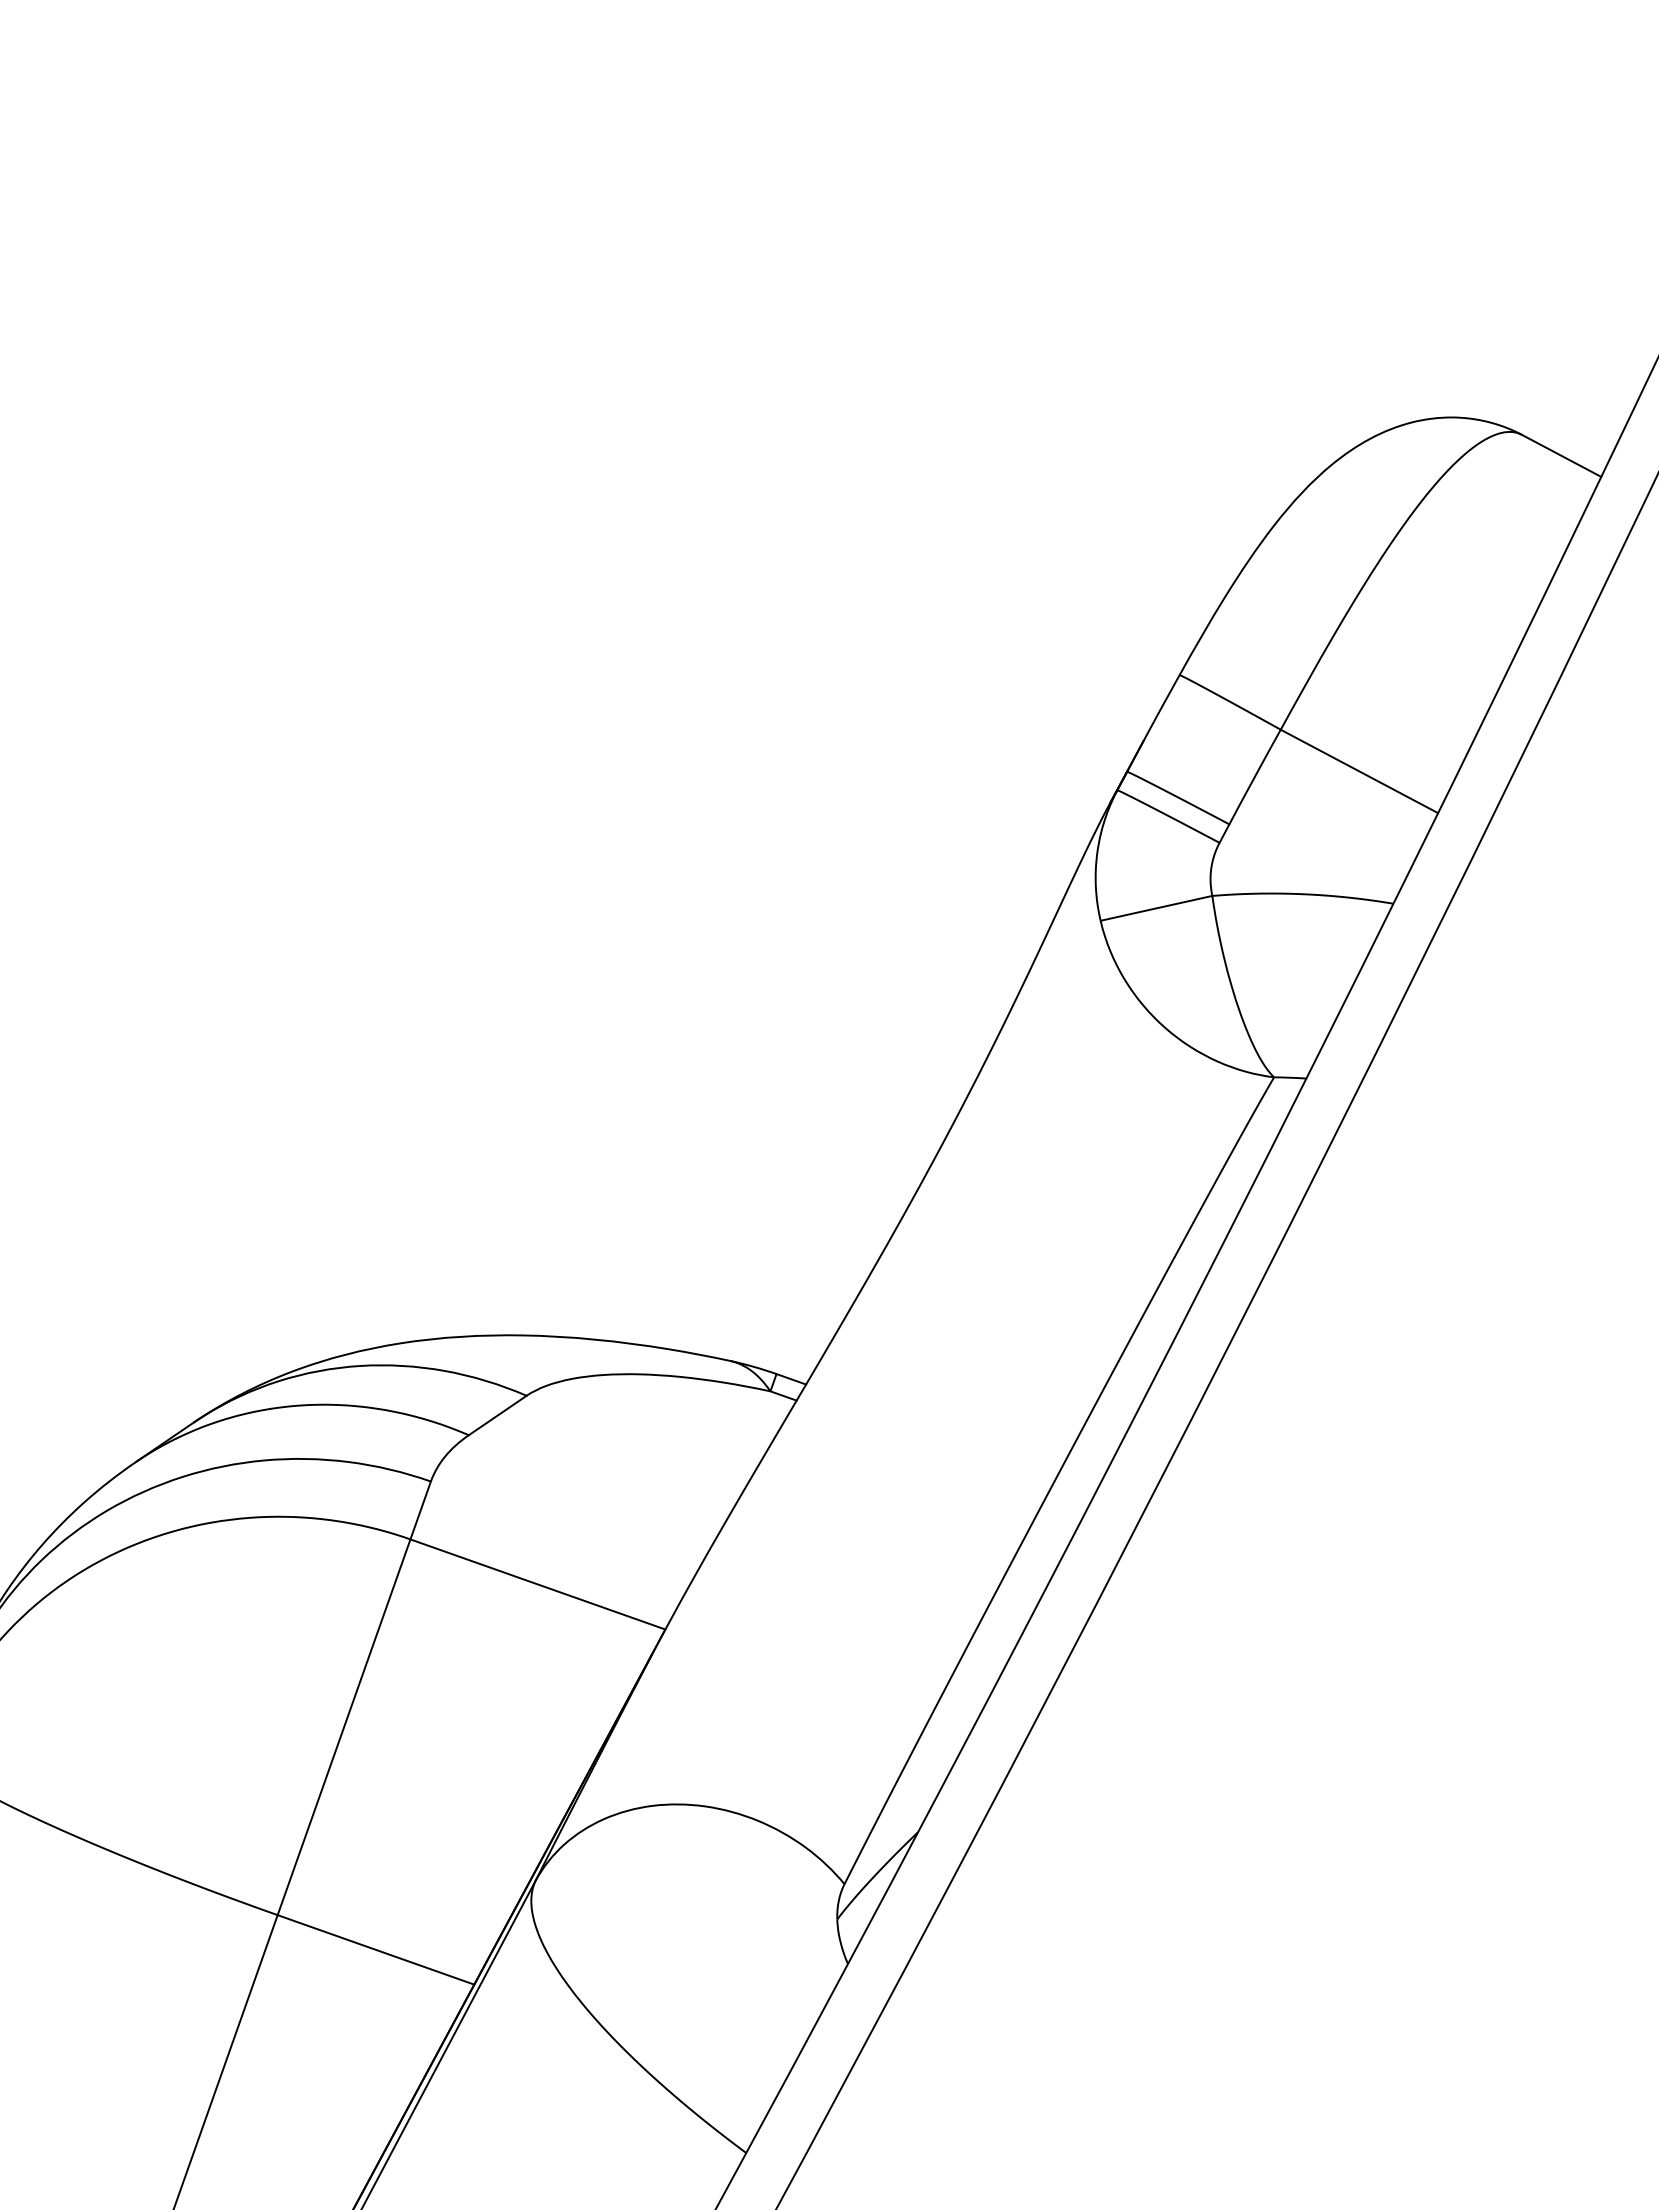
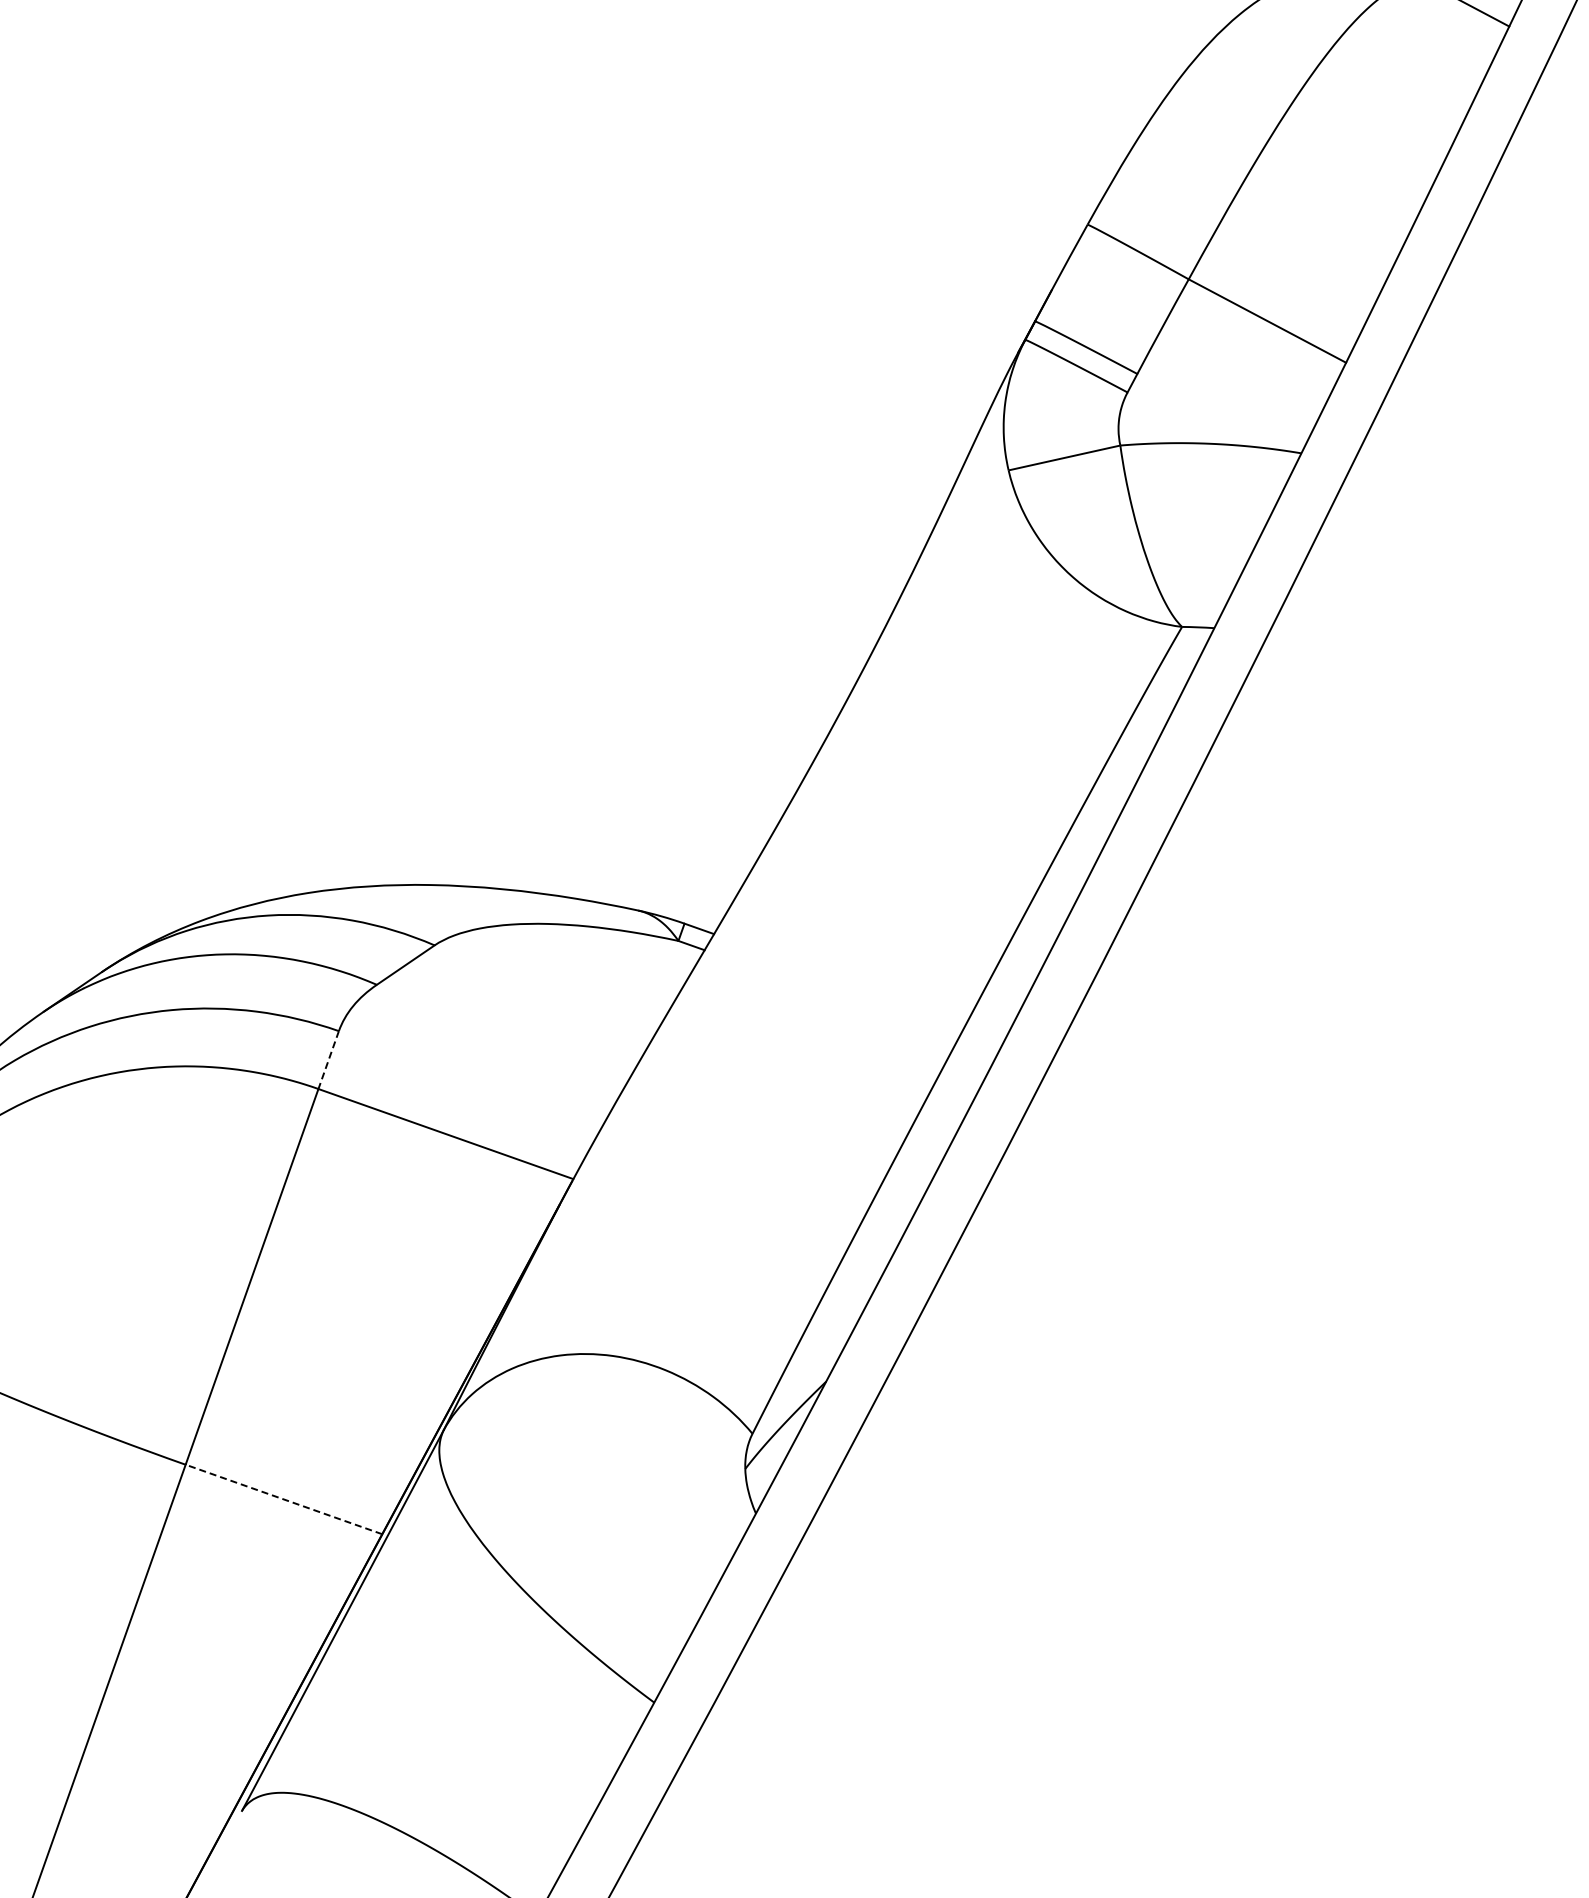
line: (420, 1510) -> (328, 1060), solid -> dashed
line: (375, 1949) -> (283, 1499), solid -> dashed

